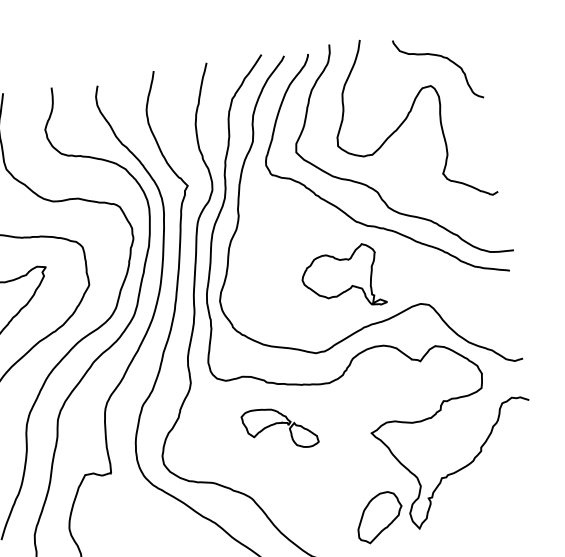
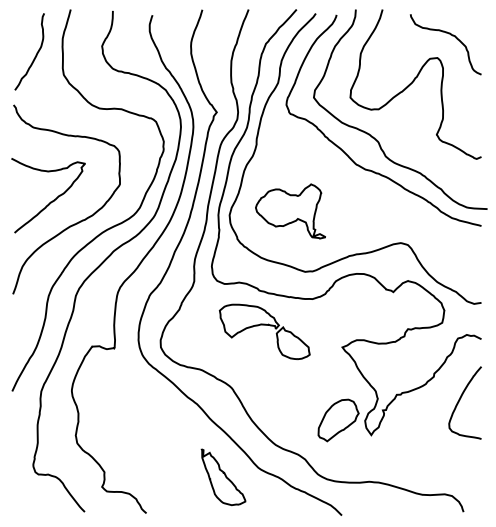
part: (342, 278) -> (290, 211), moved
part: (279, 428) -> (264, 331), size x1.43
curve: (515, 473) -> (460, 400), added

